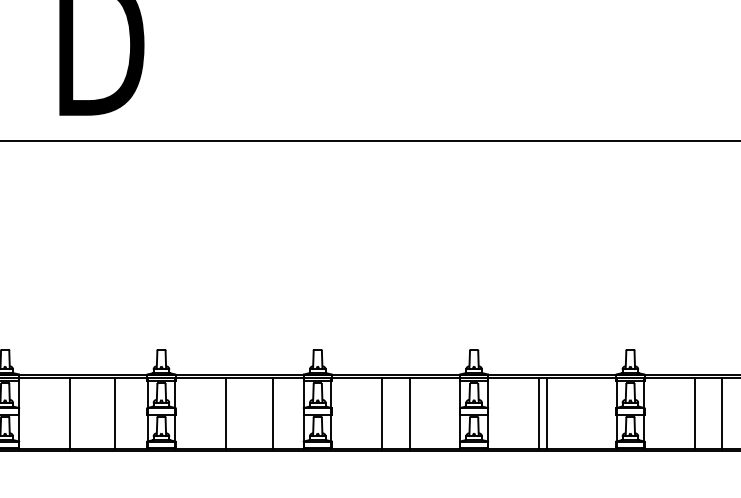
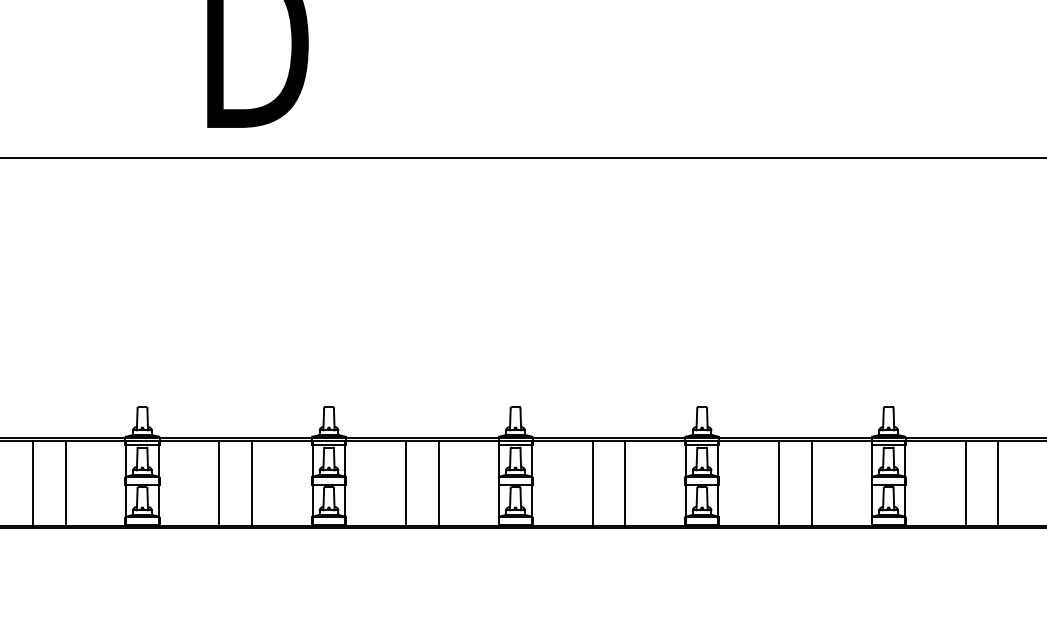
line: (114, 413) -> (252, 483), moved
line: (273, 413) -> (438, 483), moved
line: (547, 413) -> (811, 483), moved

